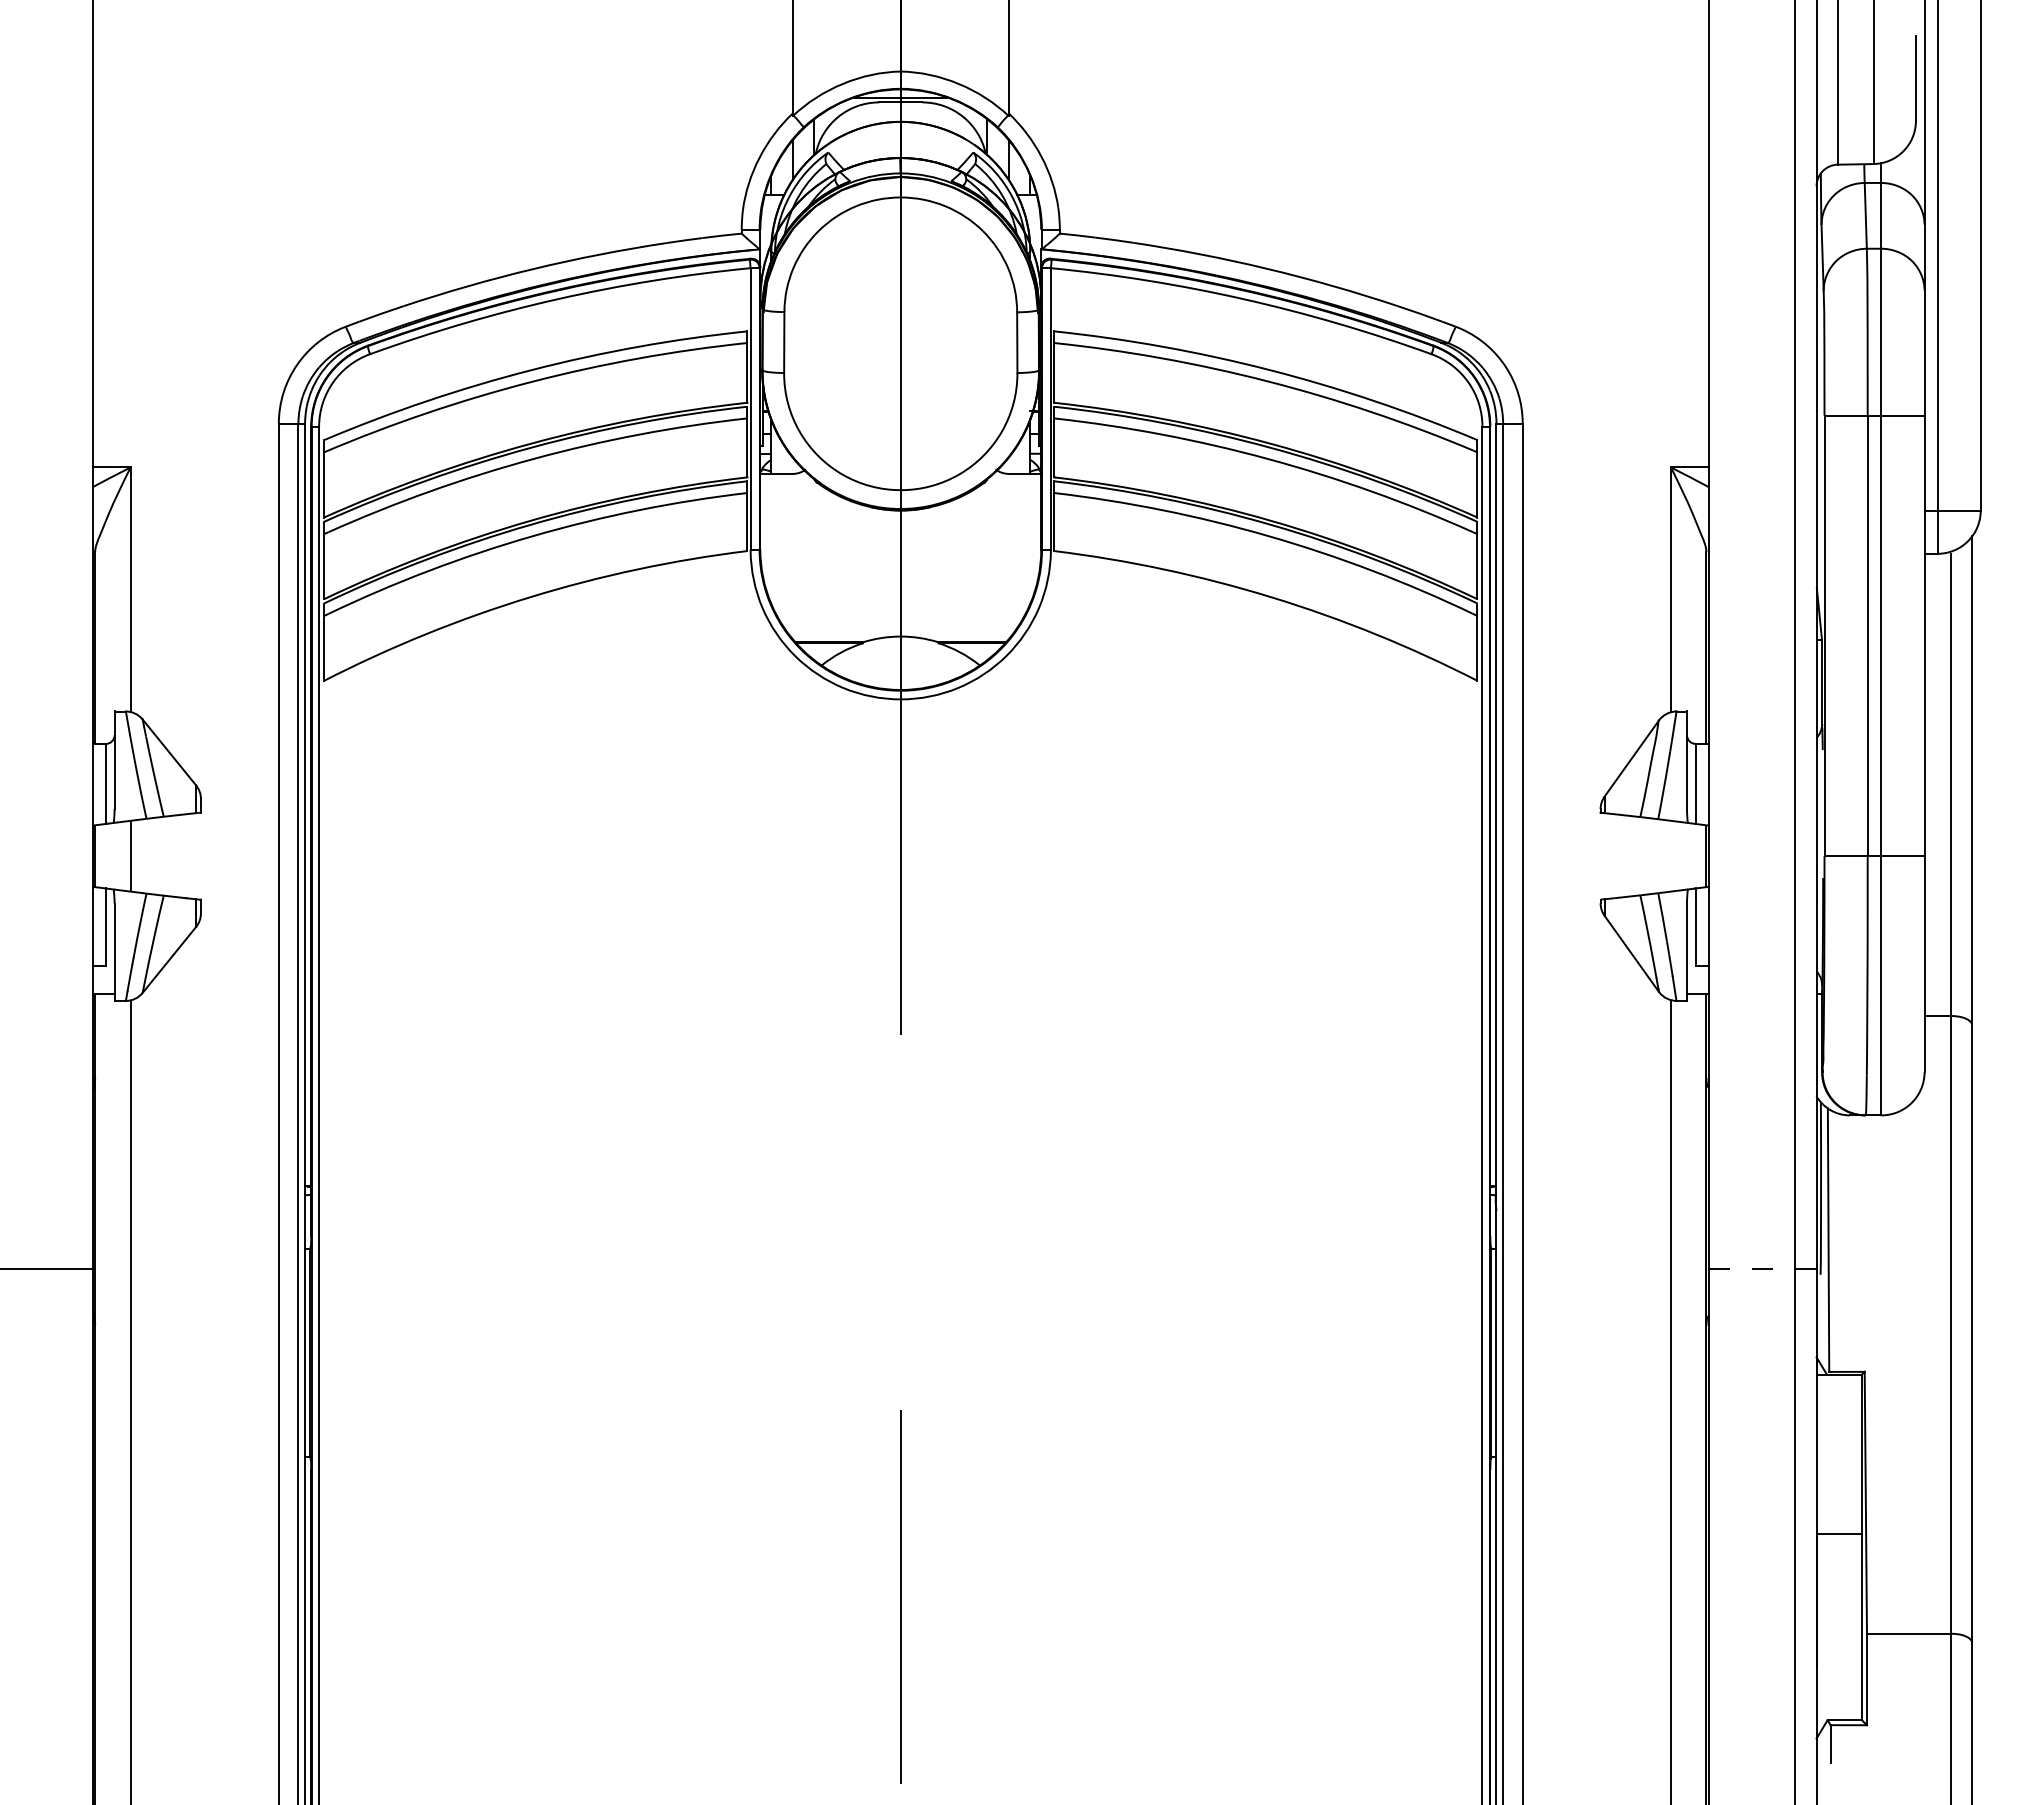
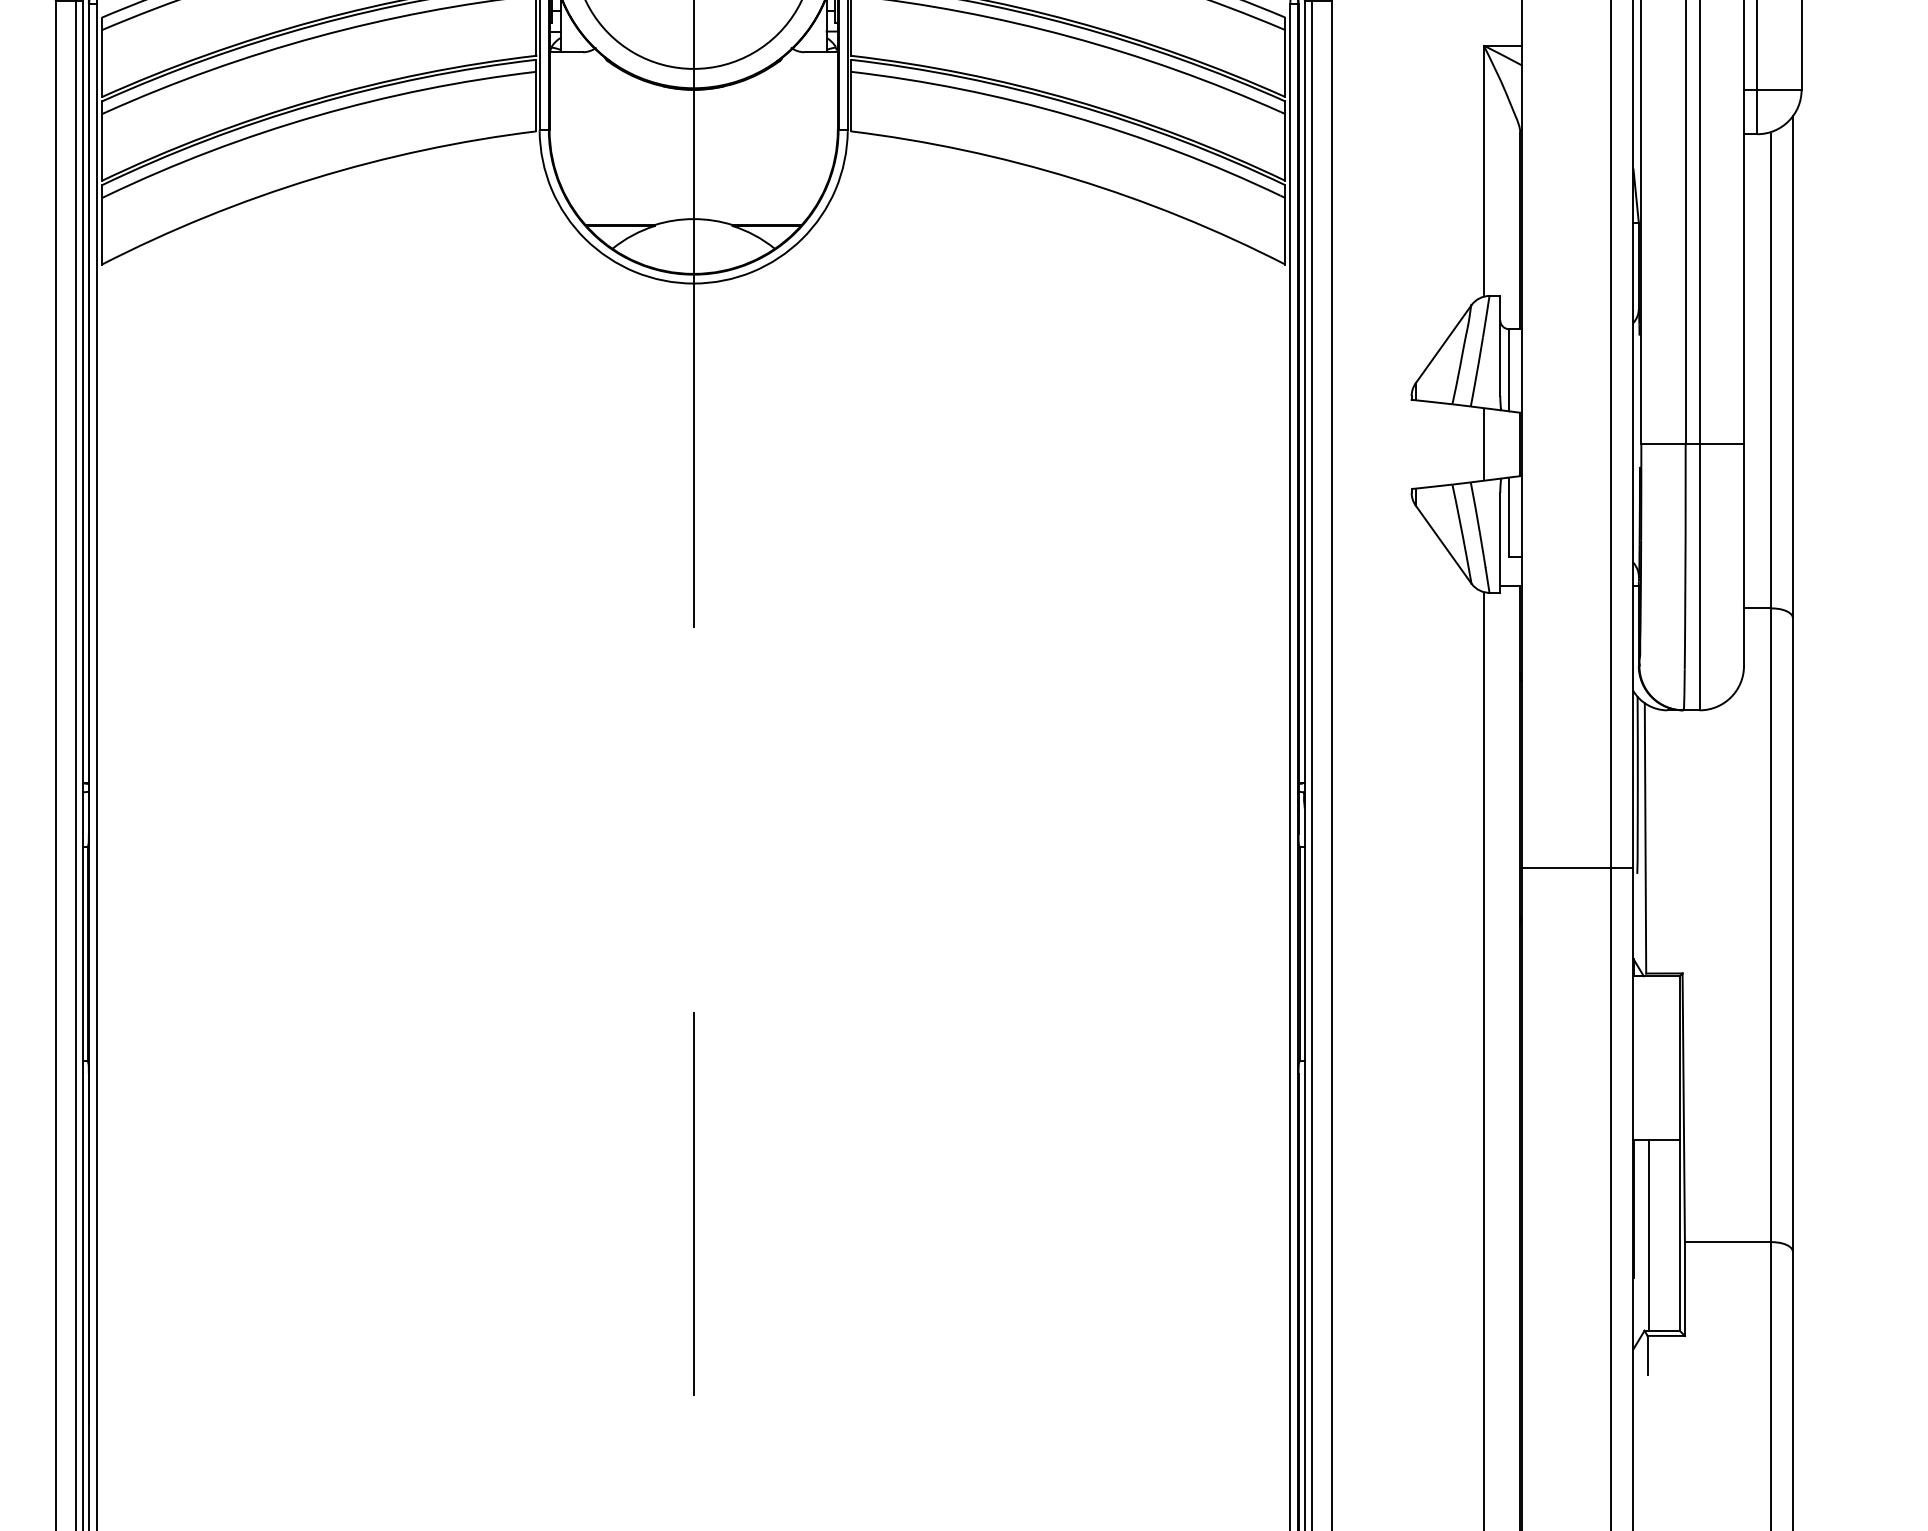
line: (1670, 855) -> (1483, 443), added
line: (1762, 1268) -> (1577, 867), dashed -> solid
line: (1831, 1627) -> (1648, 1235), added

